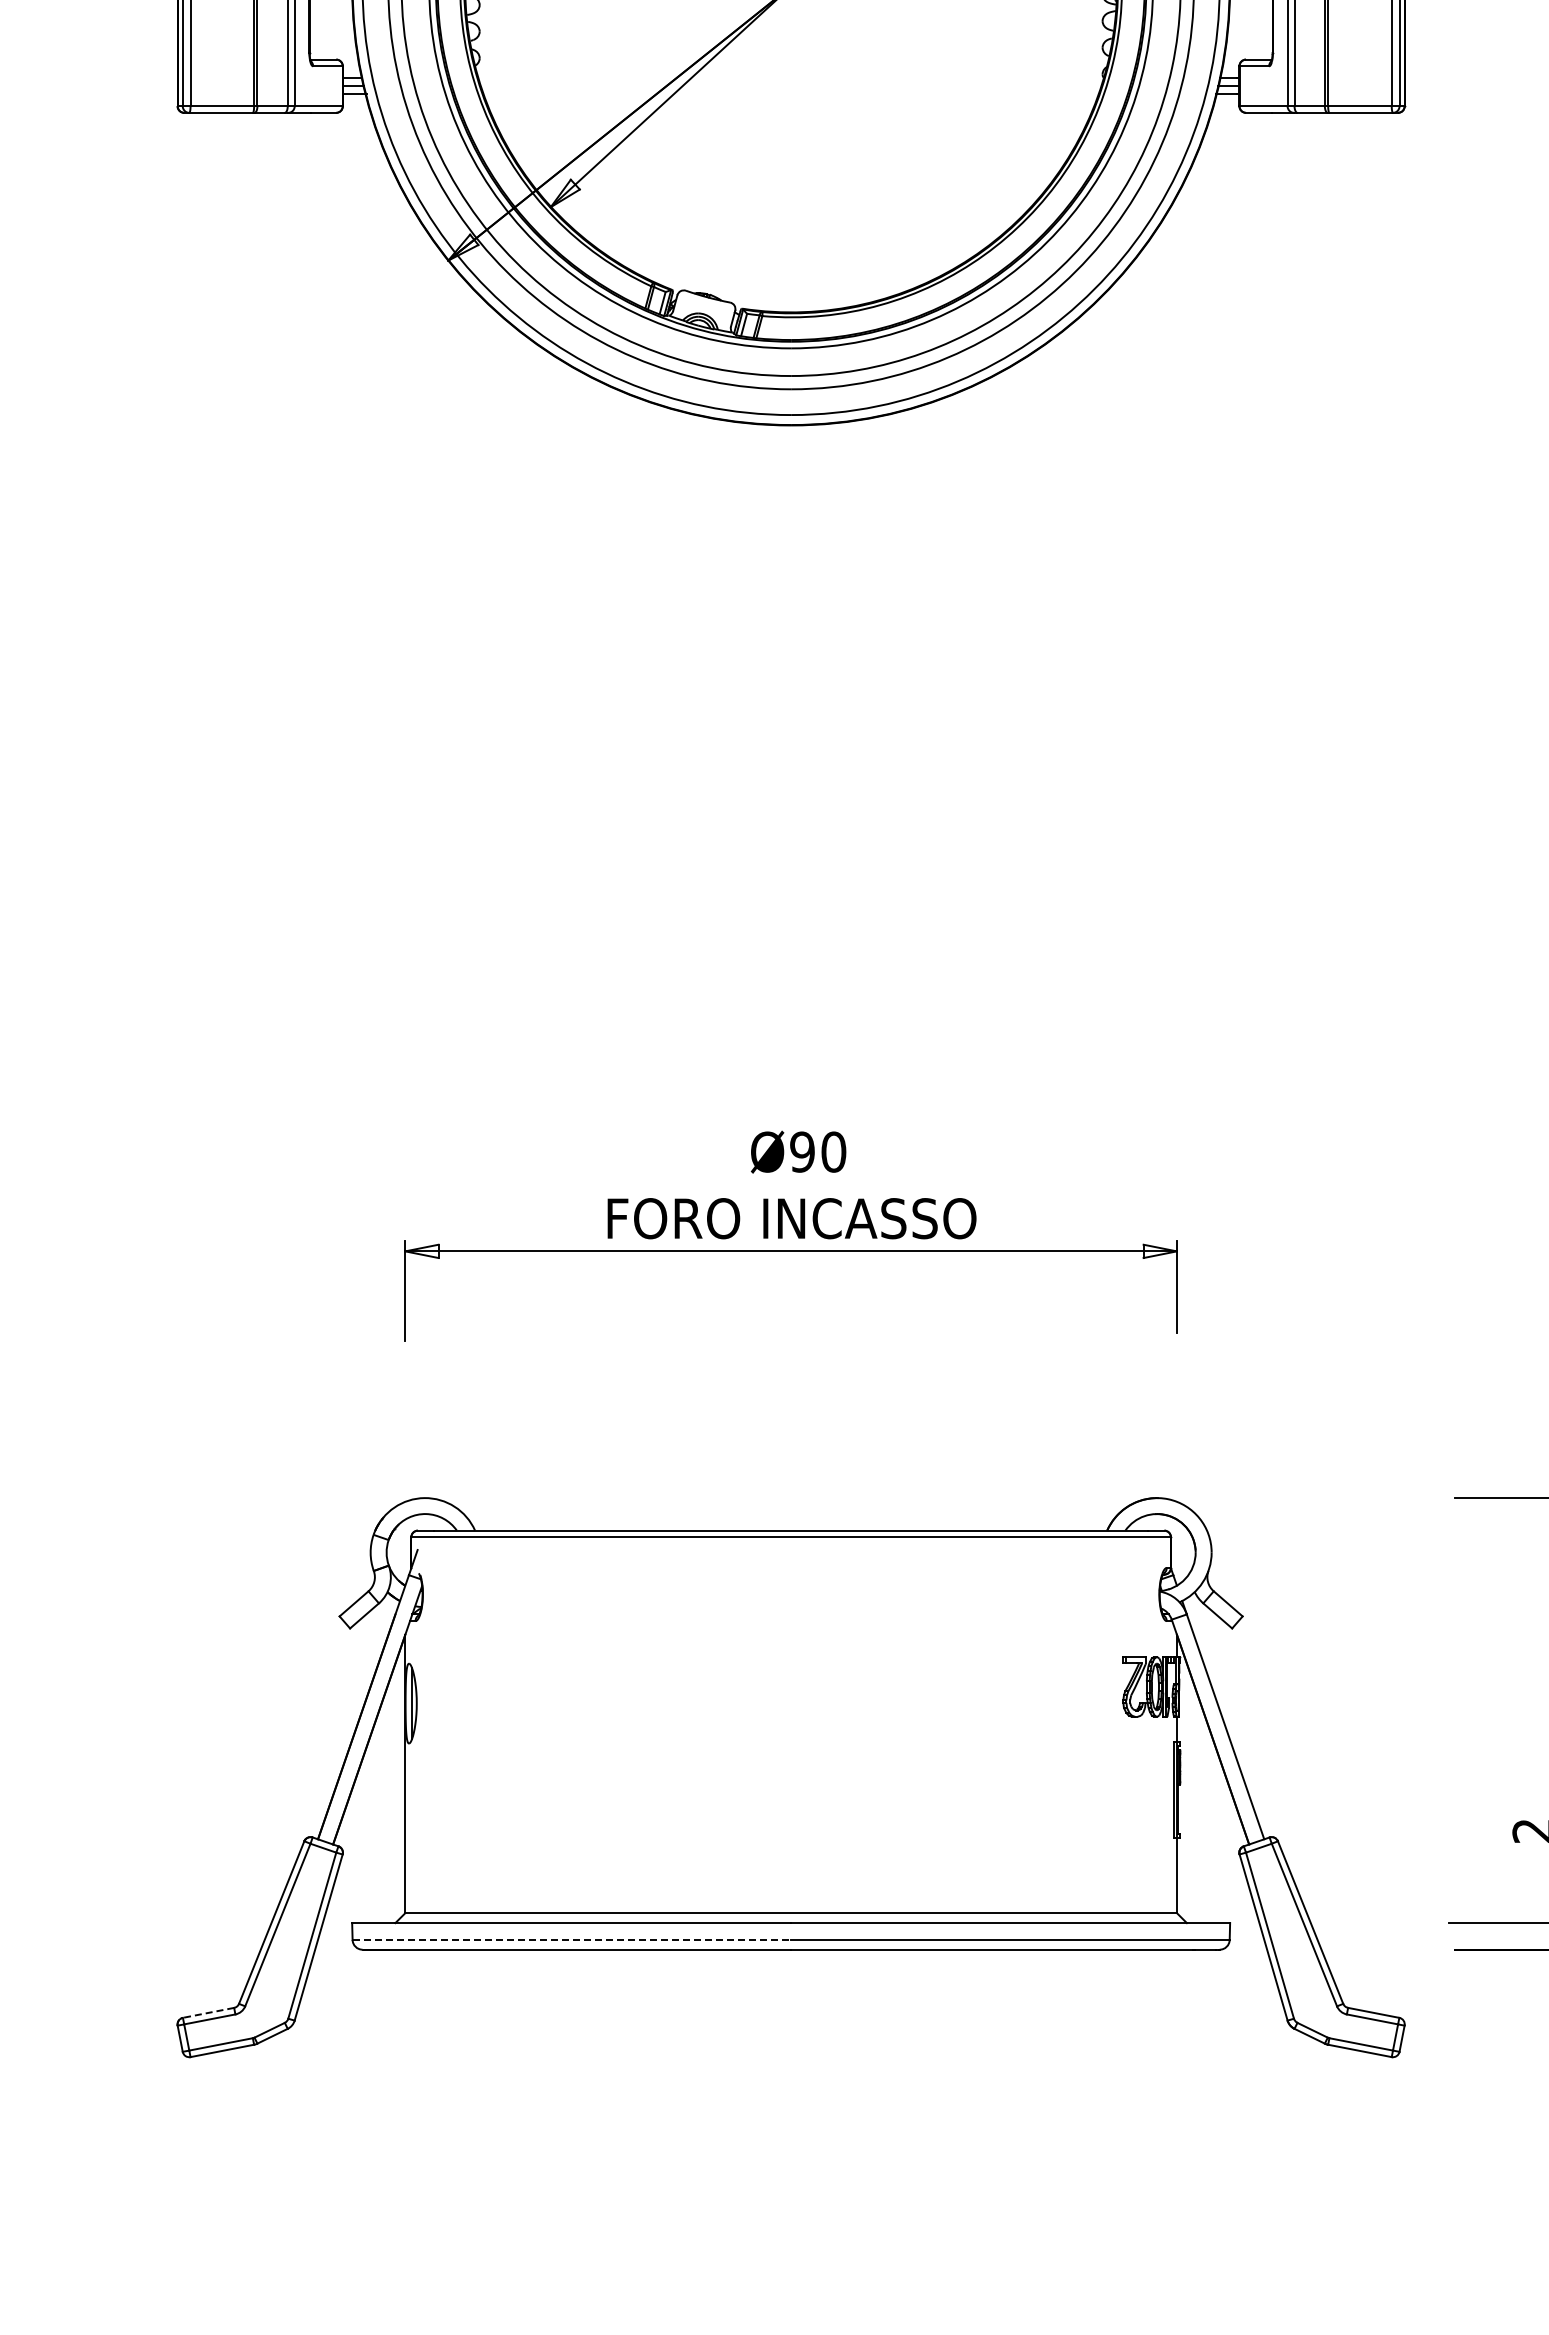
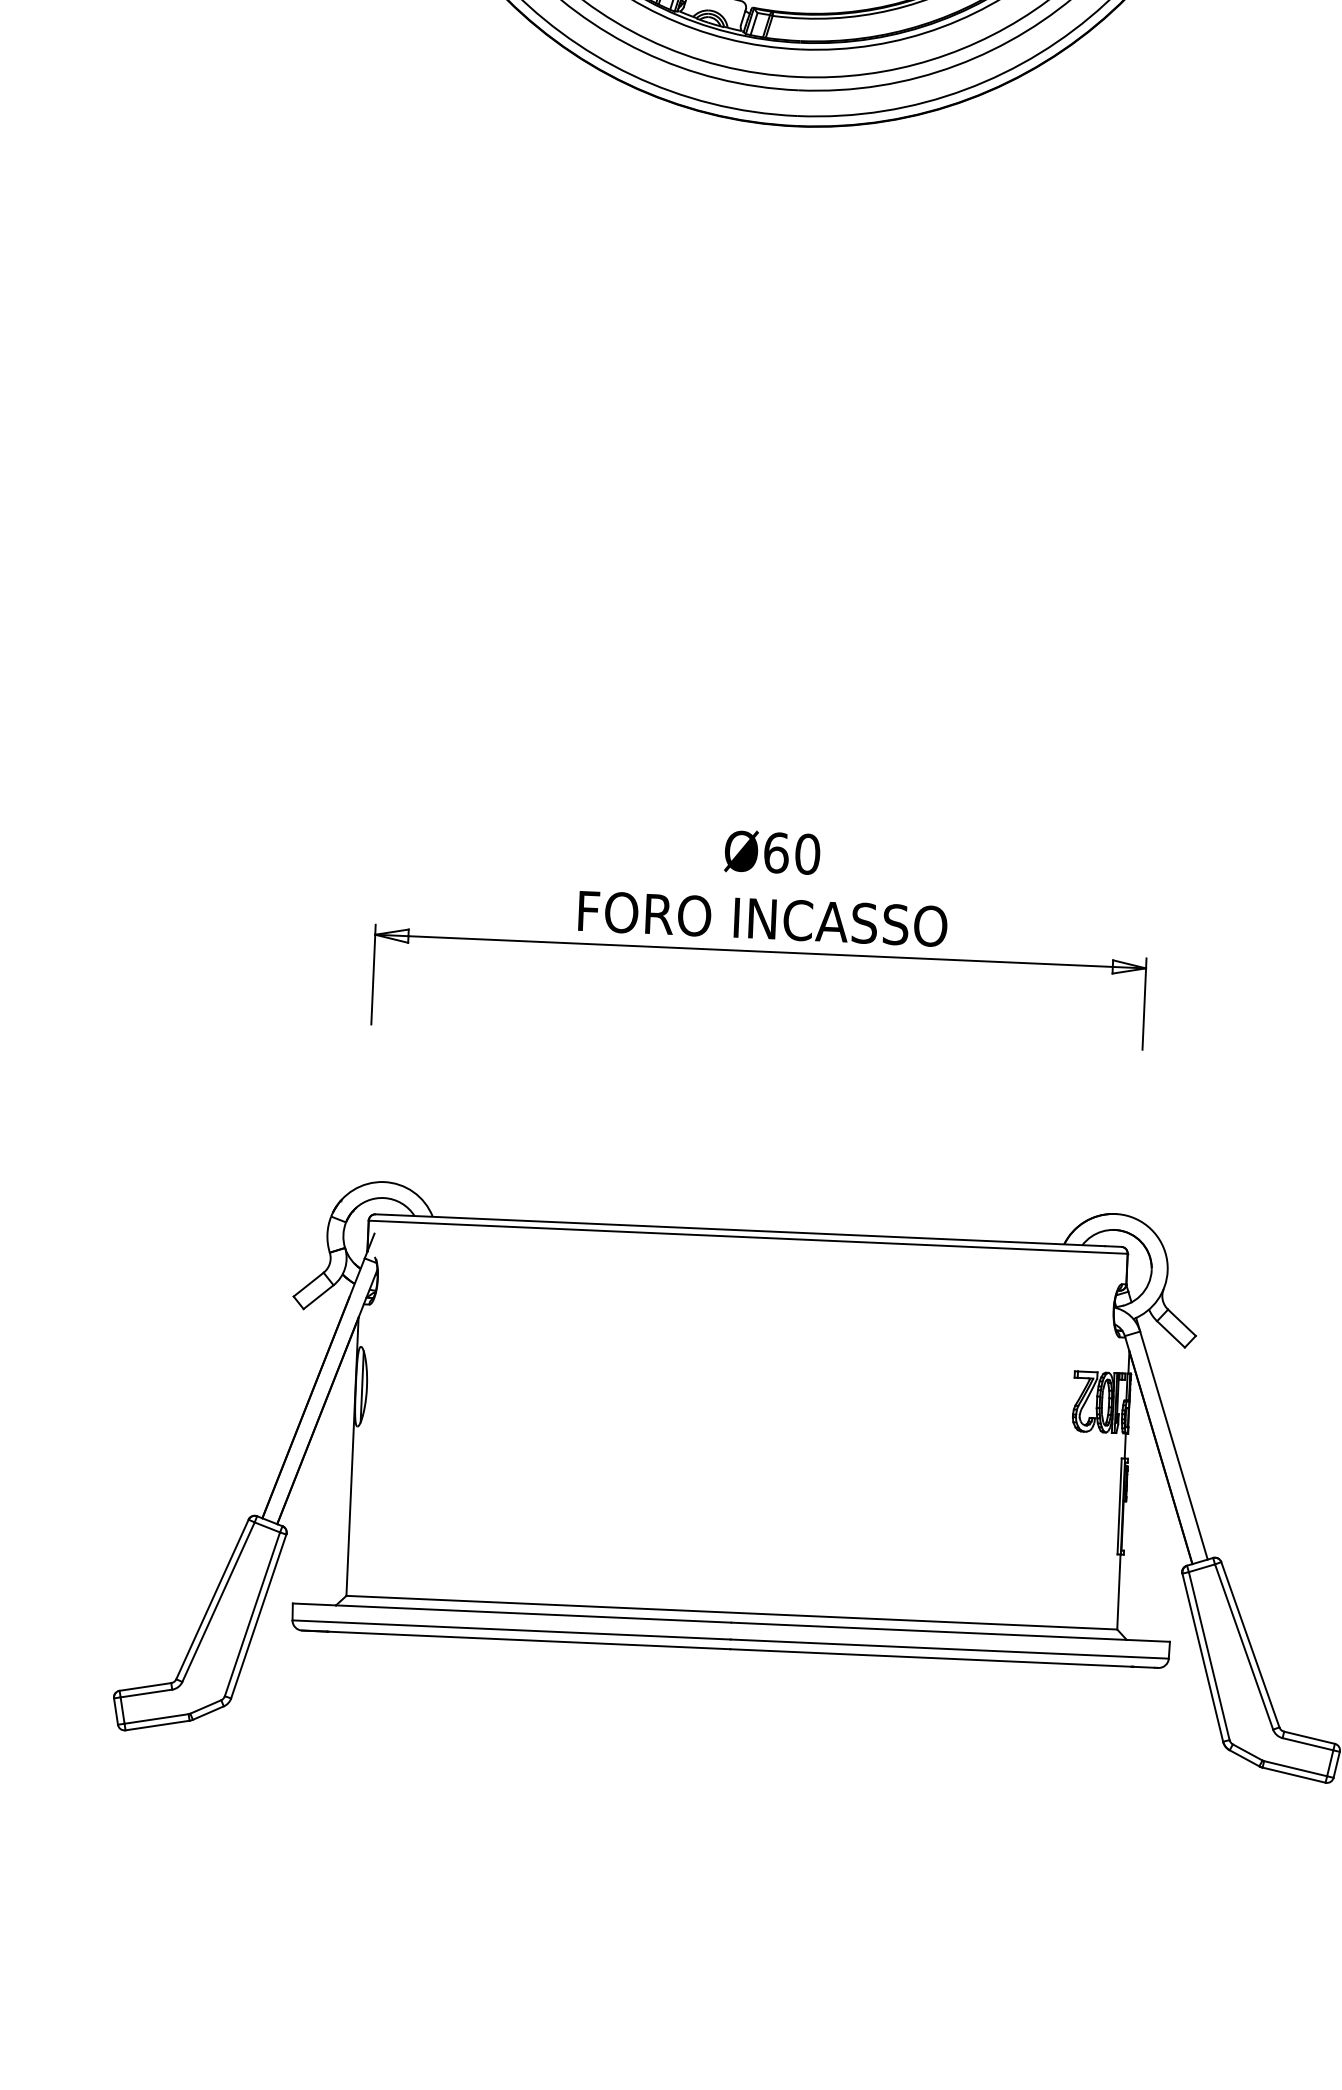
text: (802, 1151) -> (776, 852), Ø90 -> Ø60
line: (572, 1939) -> (512, 1629), dashed -> solid
line: (208, 2012) -> (145, 1686), dashed -> solid

